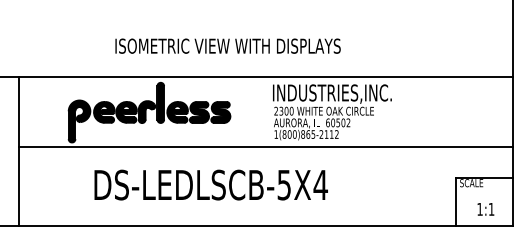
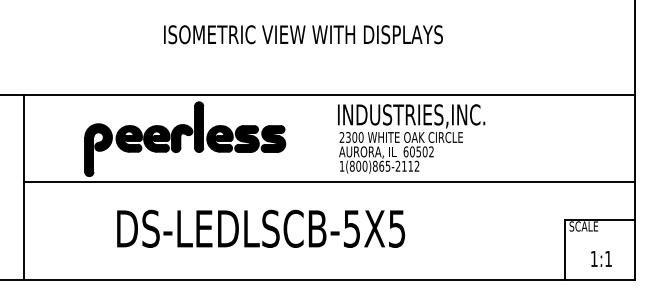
text: (227, 45) -> (302, 33), moved
text: (320, 185) -> (396, 229), DS-LEDLSCB-5X4 -> DS-LEDLSCB-5X5

